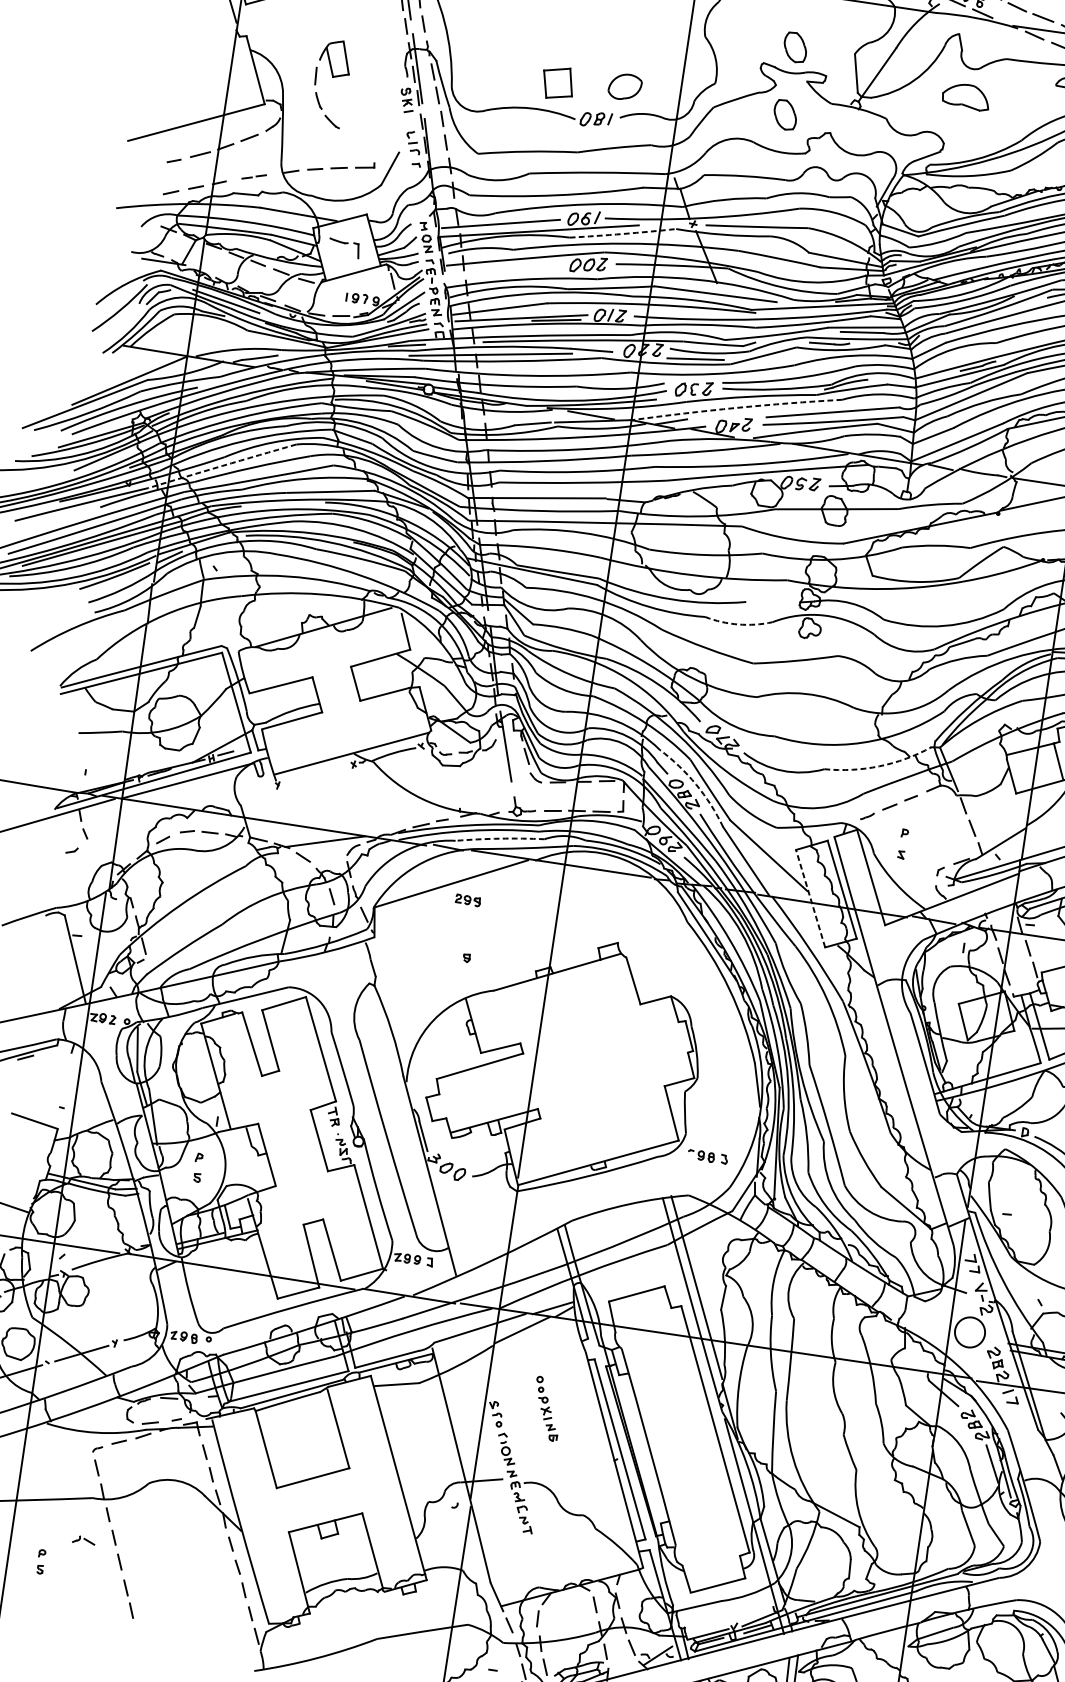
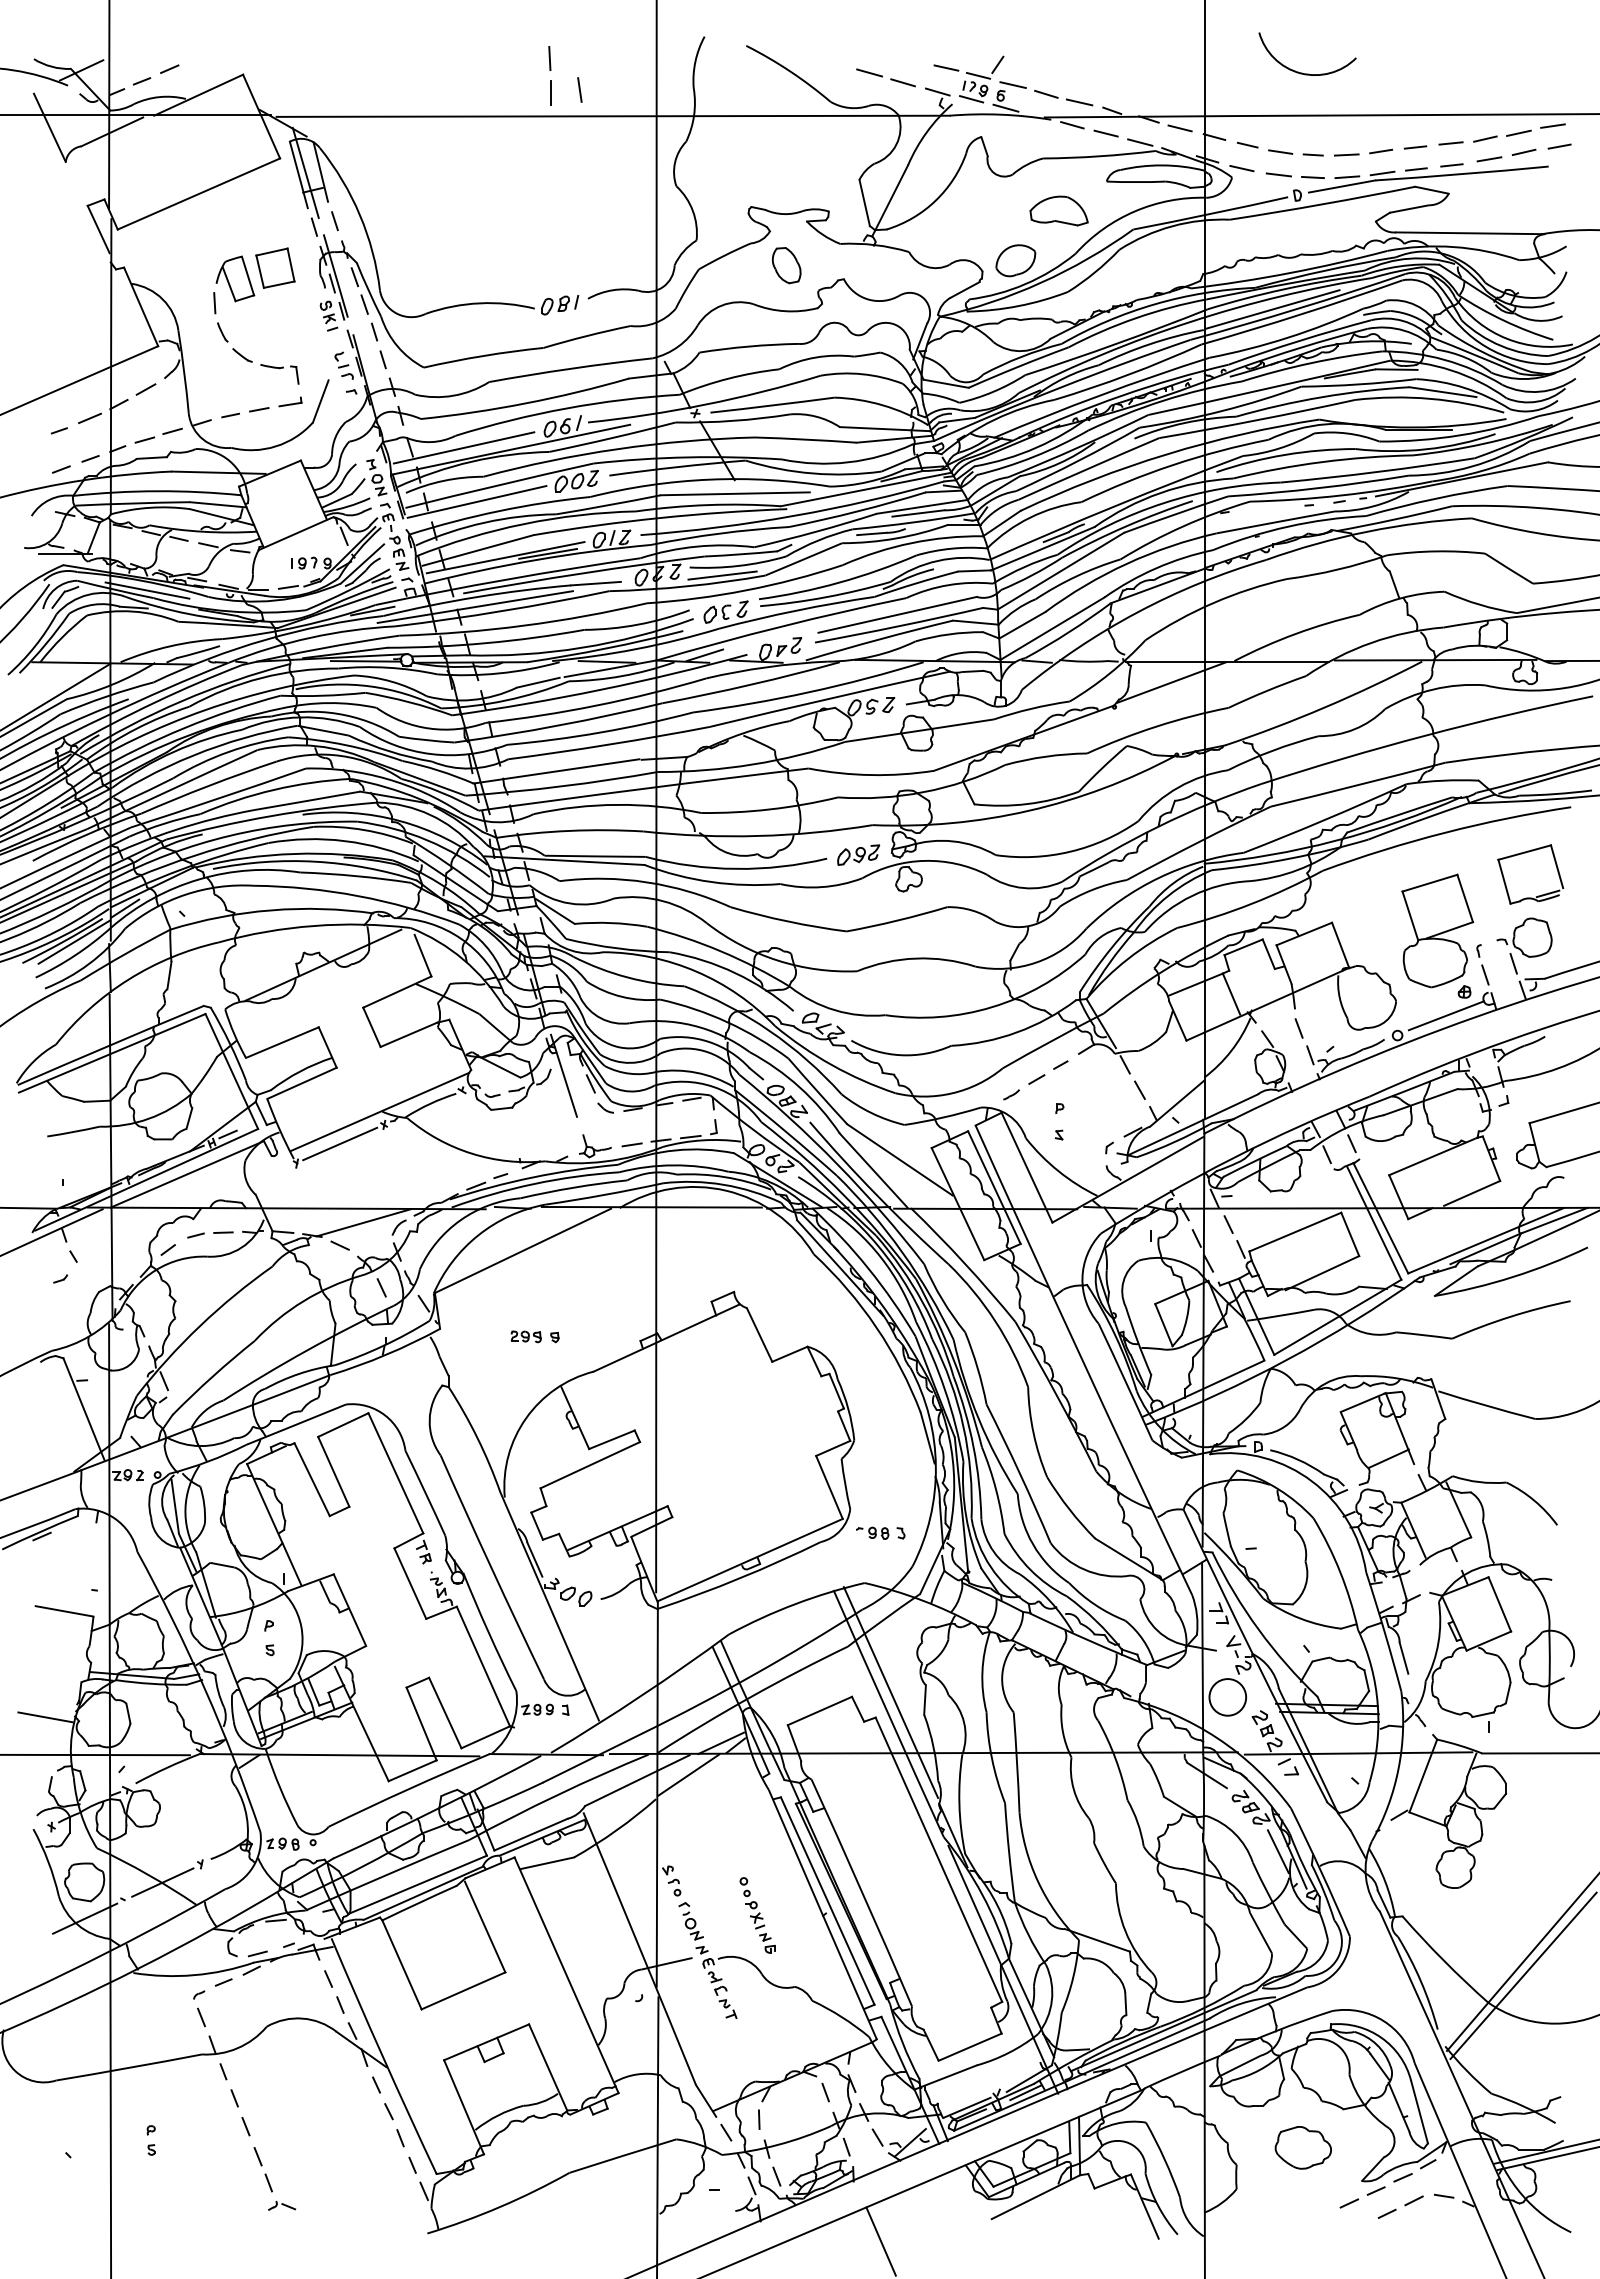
part: (795, 47) -> (786, 182), removed
part: (558, 82) -> (275, 267), moved
part: (624, 86) -> (1015, 260), moved
part: (965, 96) -> (1058, 210), moved
part: (254, 176) -> (158, 435), size x1.67
arc: (622, 233) -> (612, 437), dashed -> solid
part: (343, 248) -> (279, 374), moved
line: (504, 269) -> (476, 501), added
arc: (736, 407) -> (780, 626), dashed -> solid
arc: (222, 466) -> (172, 789), dashed -> solid
line: (124, 577) -> (74, 941), added
part: (772, 602) -> (858, 854), added
arc: (738, 624) -> (821, 887), dashed -> solid
arc: (879, 766) -> (1017, 1032), dashed -> solid
line: (316, 774) -> (340, 1143), added
arc: (695, 784) -> (799, 1087), dashed -> solid
arc: (500, 838) -> (573, 1187), dashed -> solid
line: (810, 898) -> (957, 1204), dashed -> solid
part: (467, 900) -> (525, 1336), moved
part: (546, 1408) -> (757, 1915), moved
part: (83, 1539) -> (281, 2205), moved

